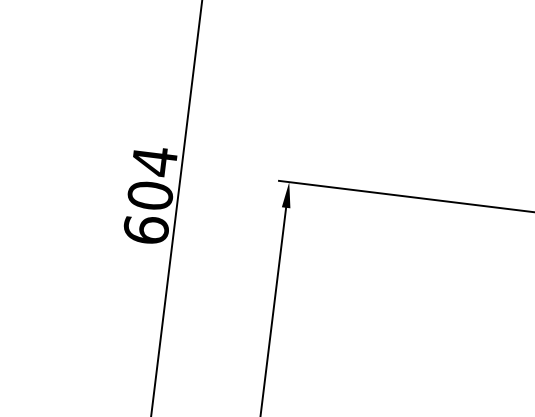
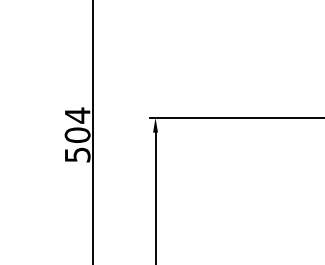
text: (146, 229) -> (77, 154), 604 -> 504

